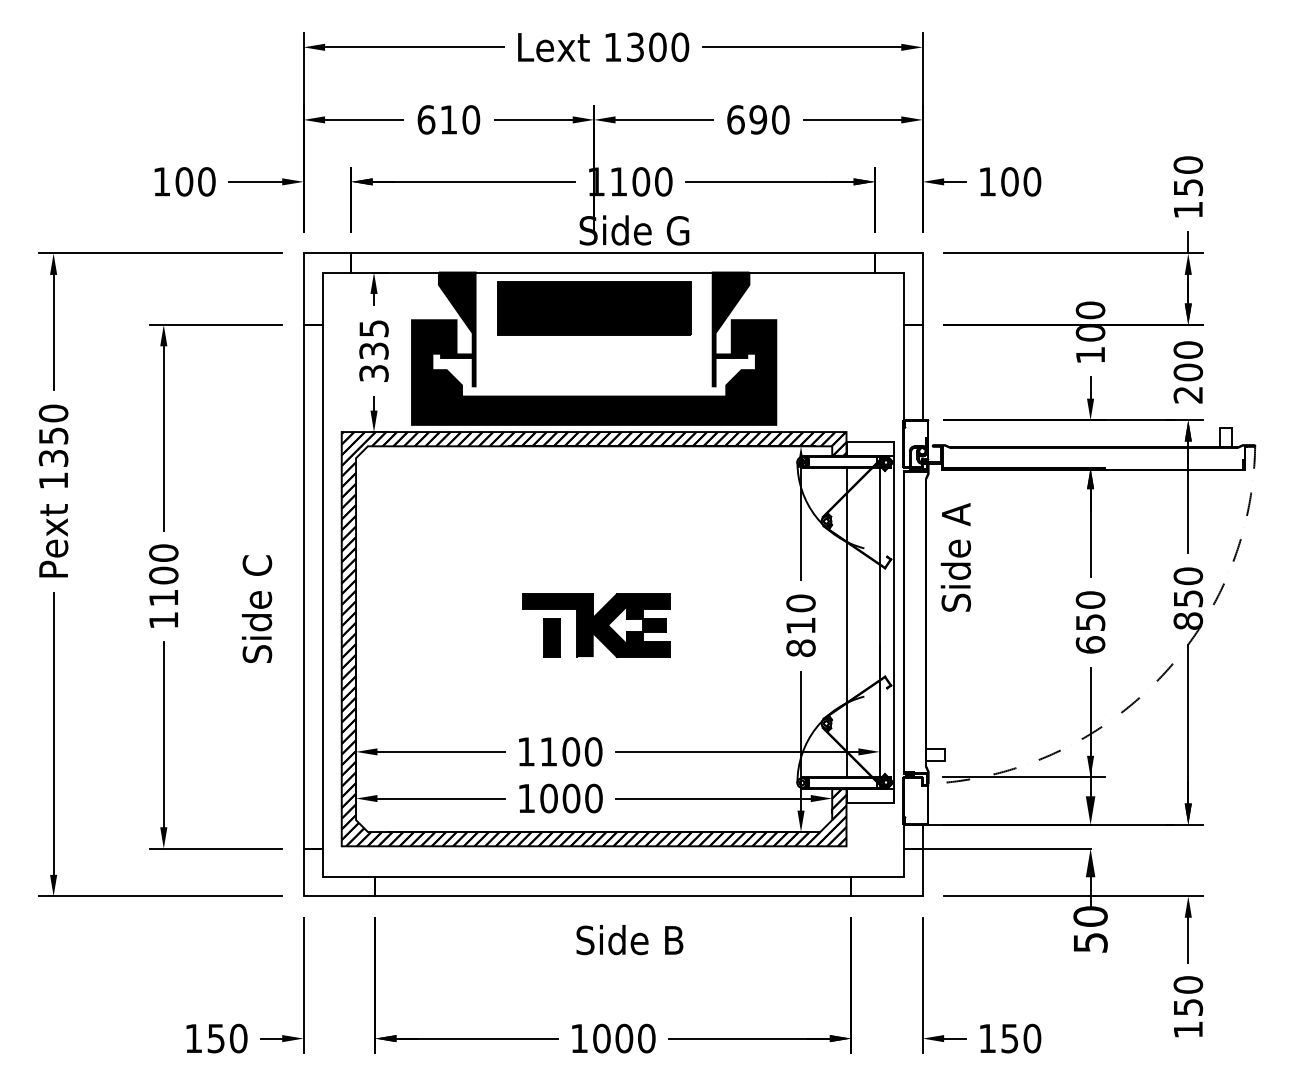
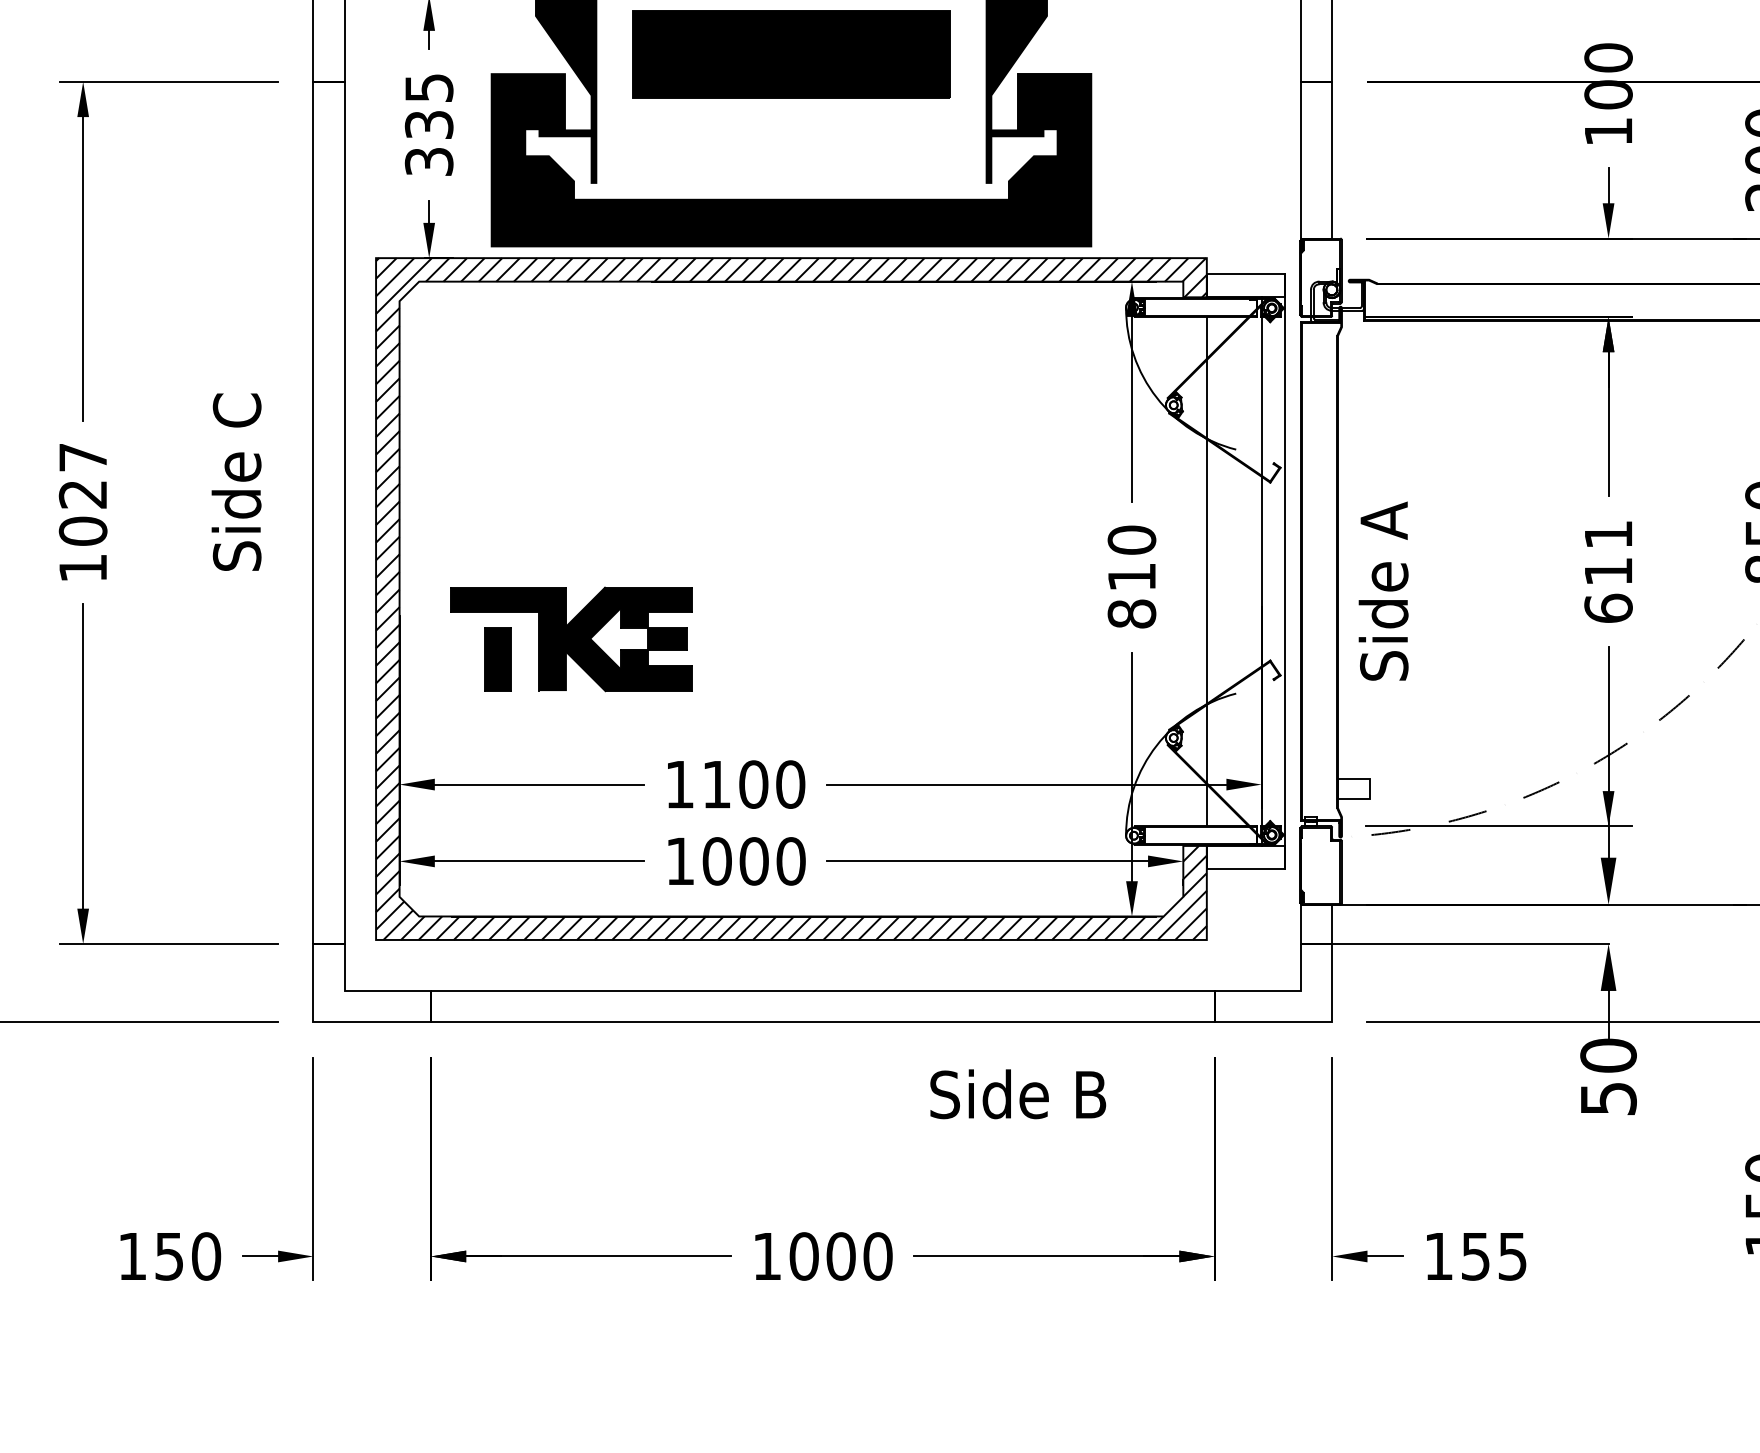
text: (955, 557) -> (1382, 591), moved
text: (163, 575) -> (82, 494), 1100 -> 1027
text: (257, 608) -> (237, 481), moved
text: (1090, 610) -> (1608, 551), 650 -> 611
part: (596, 625) -> (571, 639), moved
hatch: (593, 639) -> (790, 599), removed
text: (629, 940) -> (1017, 1095), moved
text: (1032, 1038) -> (1512, 1256), 150 -> 155

